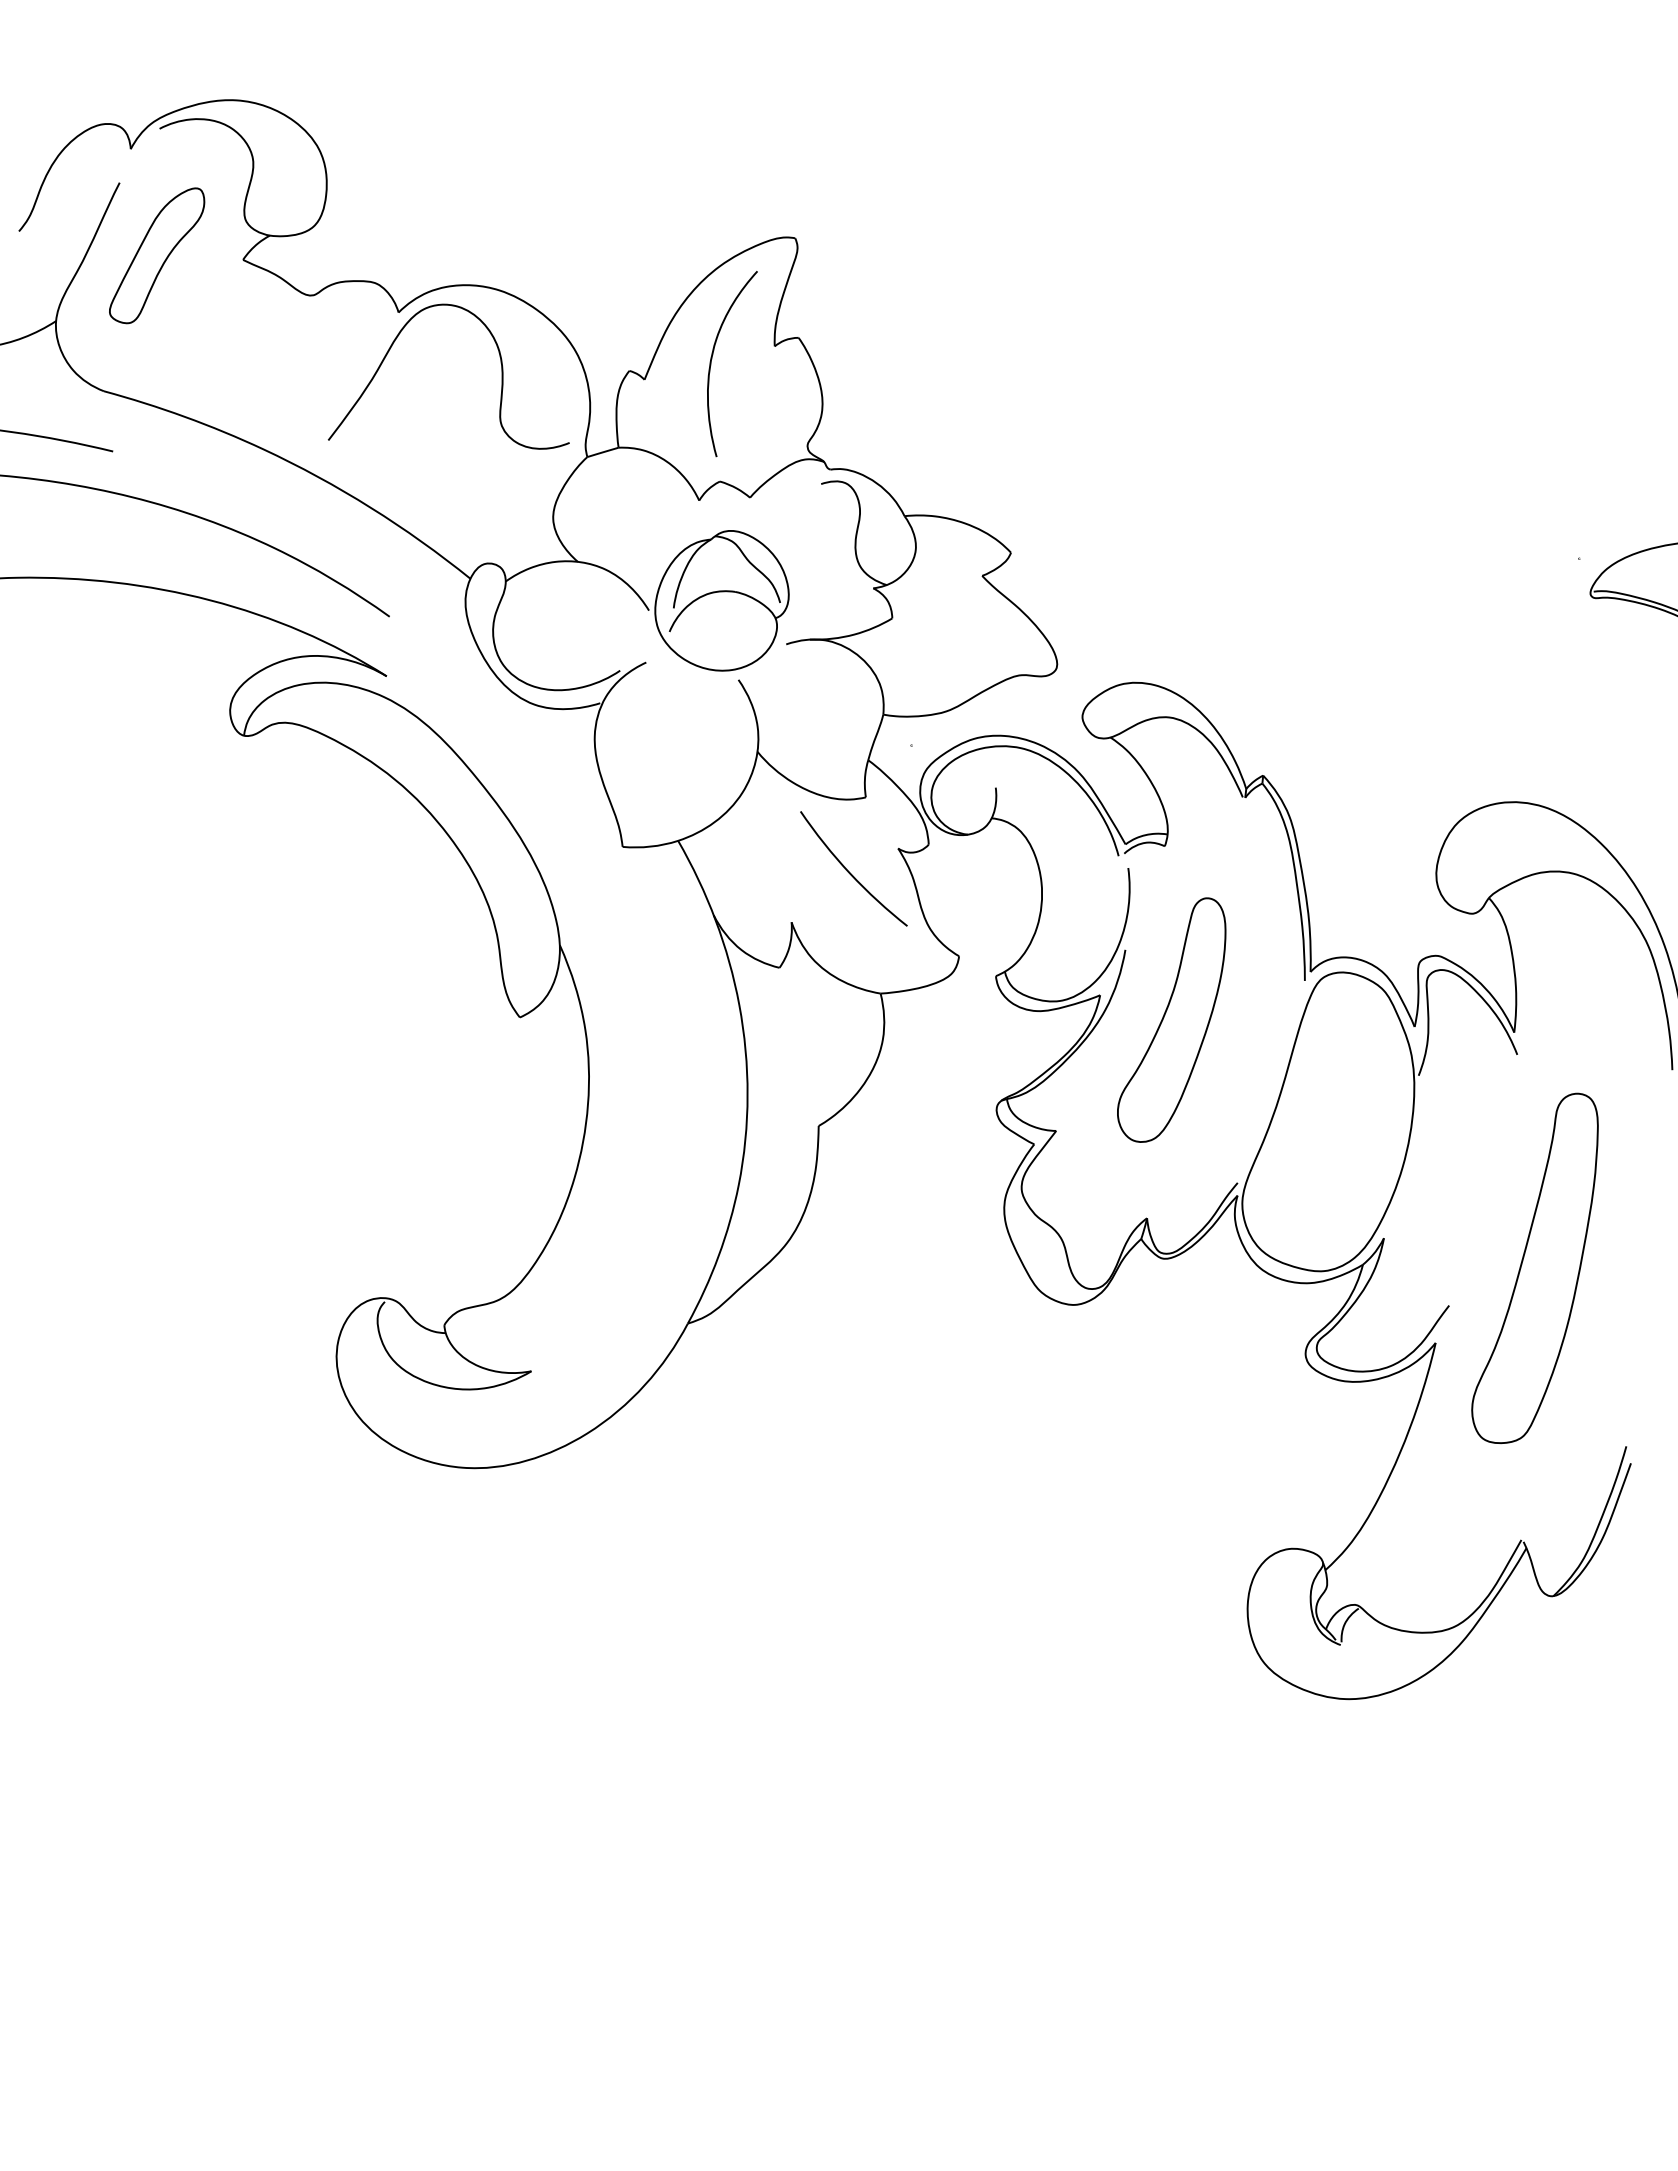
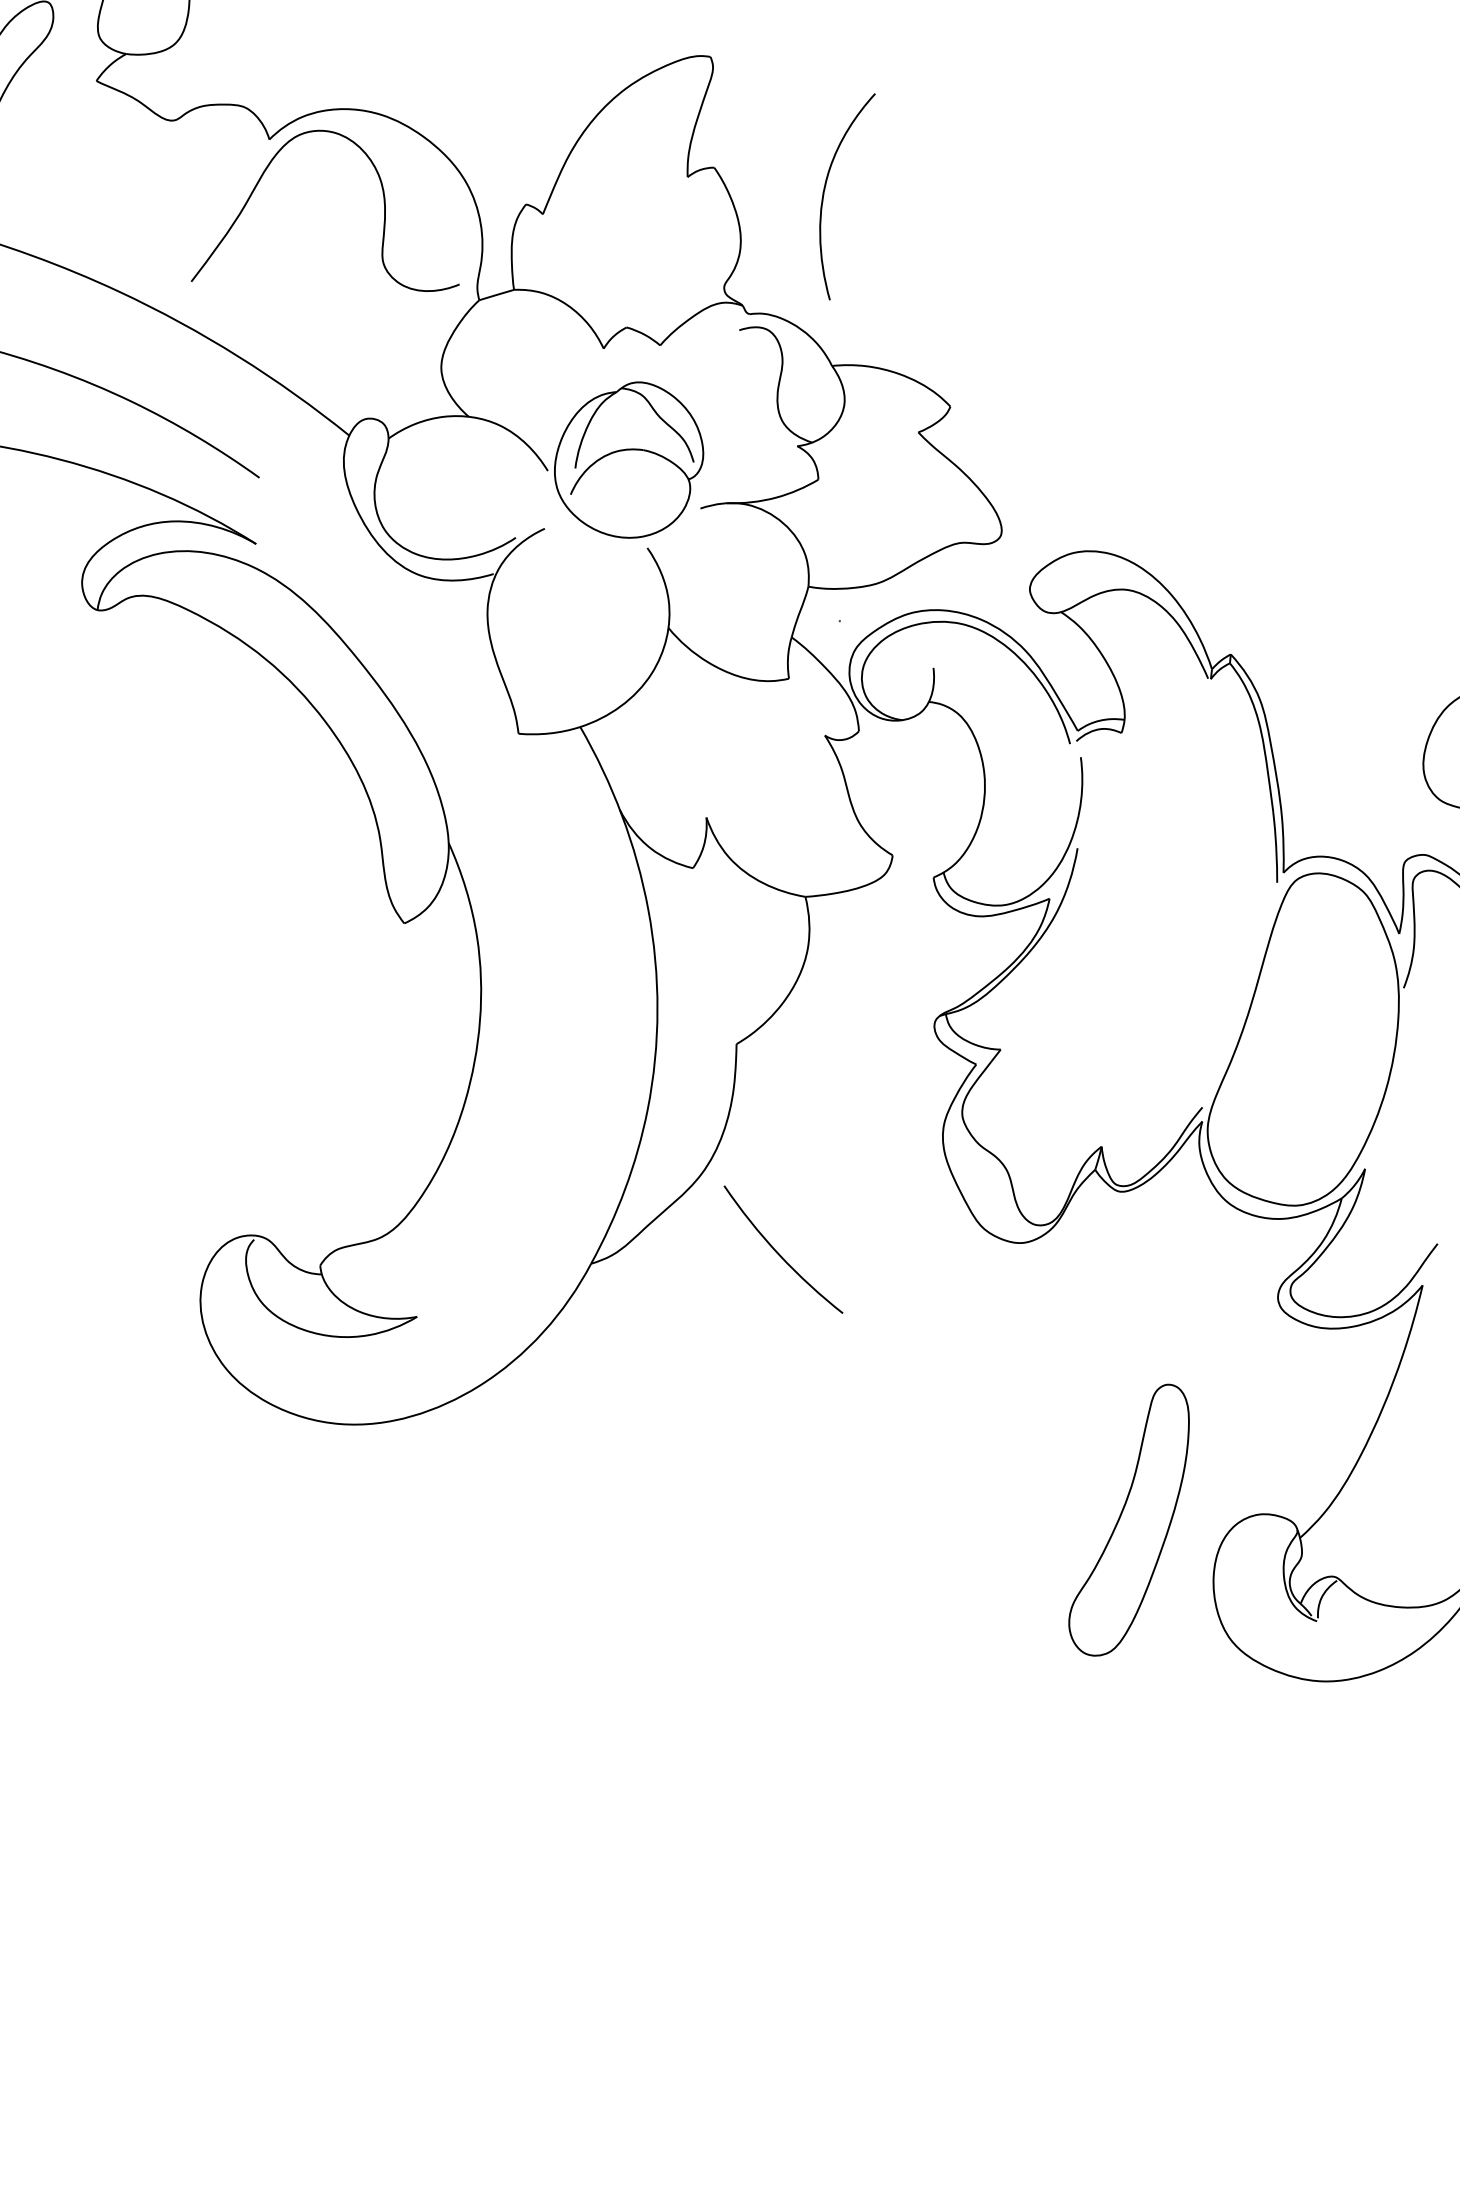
curve: (712, 359) -> (825, 191), moved
curve: (849, 871) -> (778, 1252), moved
part: (1171, 1019) -> (1128, 1519), moved

